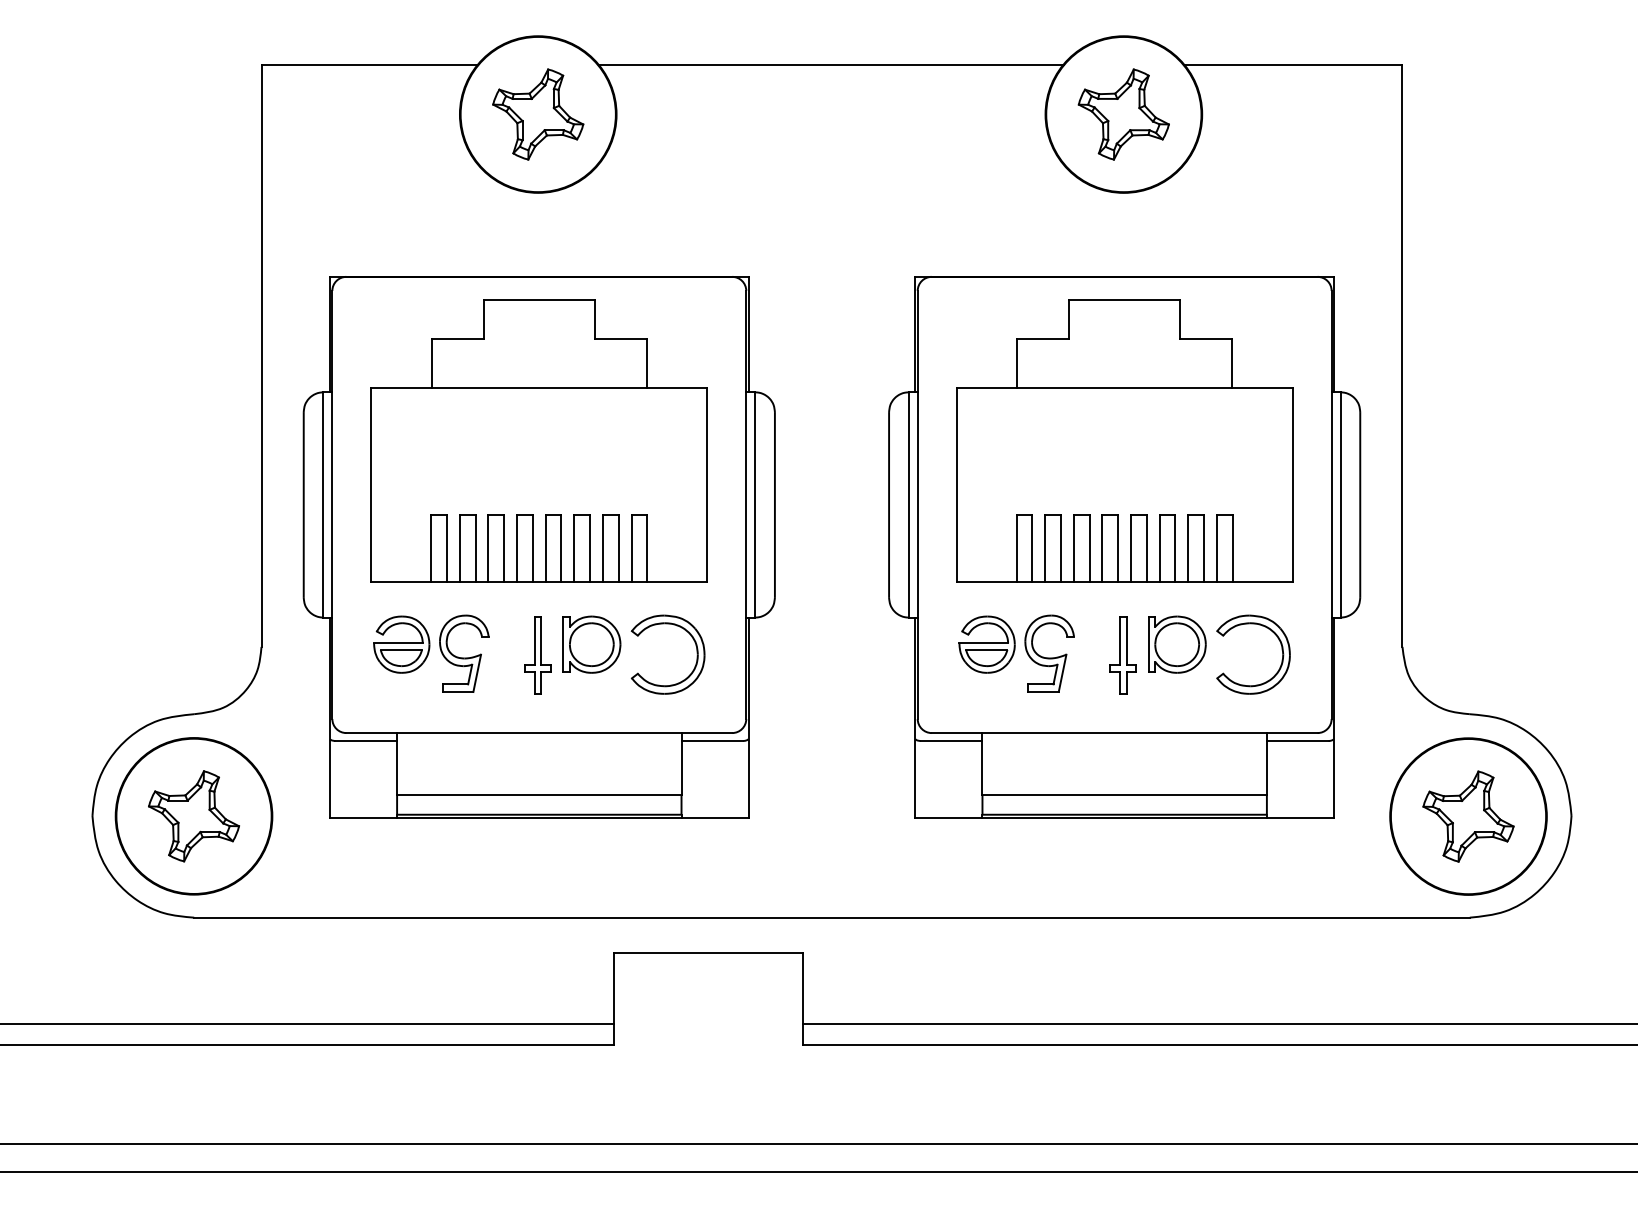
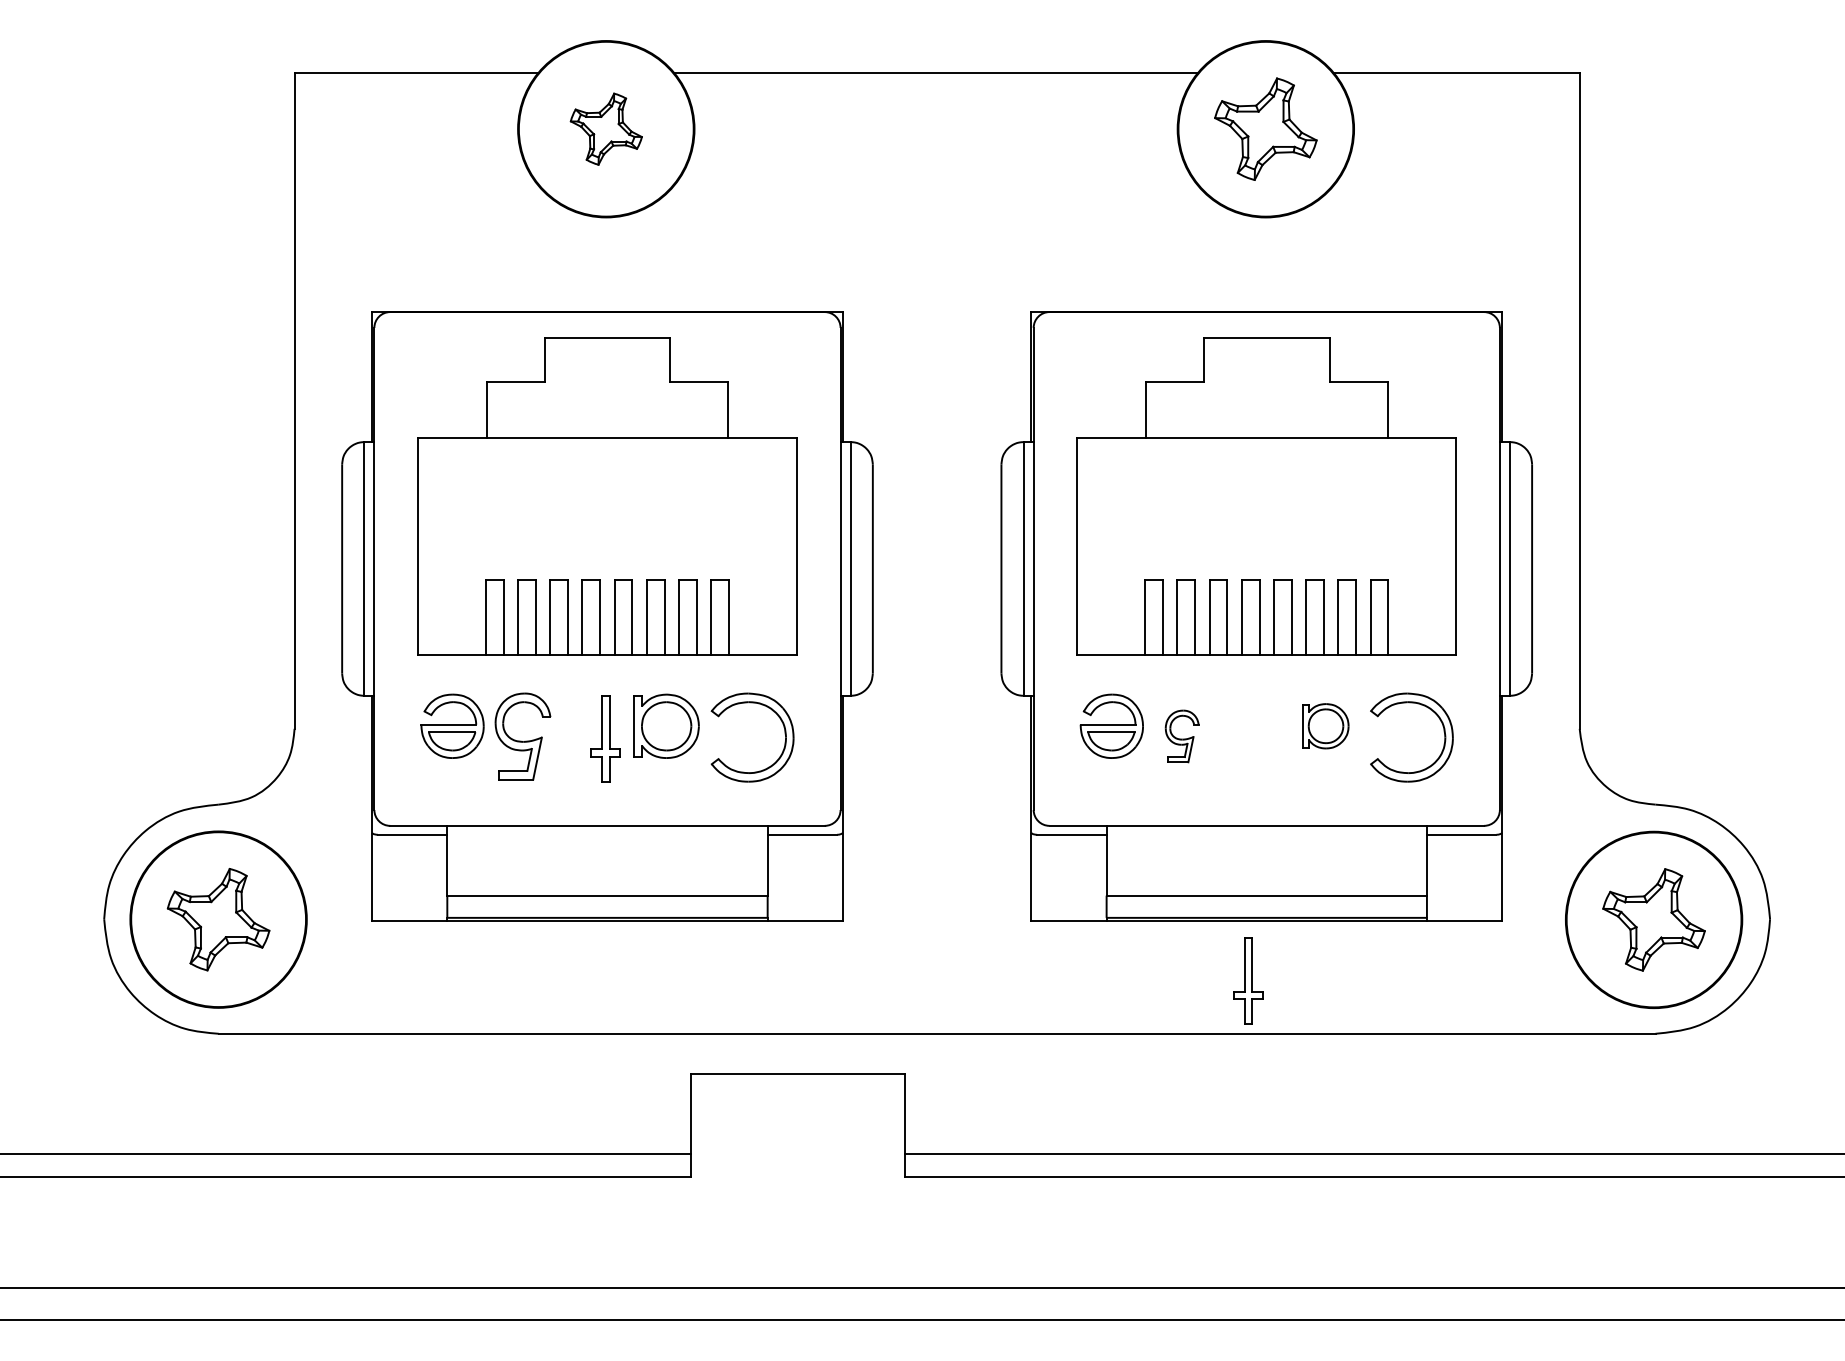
part: (538, 114) -> (606, 129), size x0.7
part: (1177, 644) -> (1326, 726), size x0.7
part: (1049, 653) -> (1182, 736), size x0.6
part: (1122, 655) -> (1247, 980), moved

